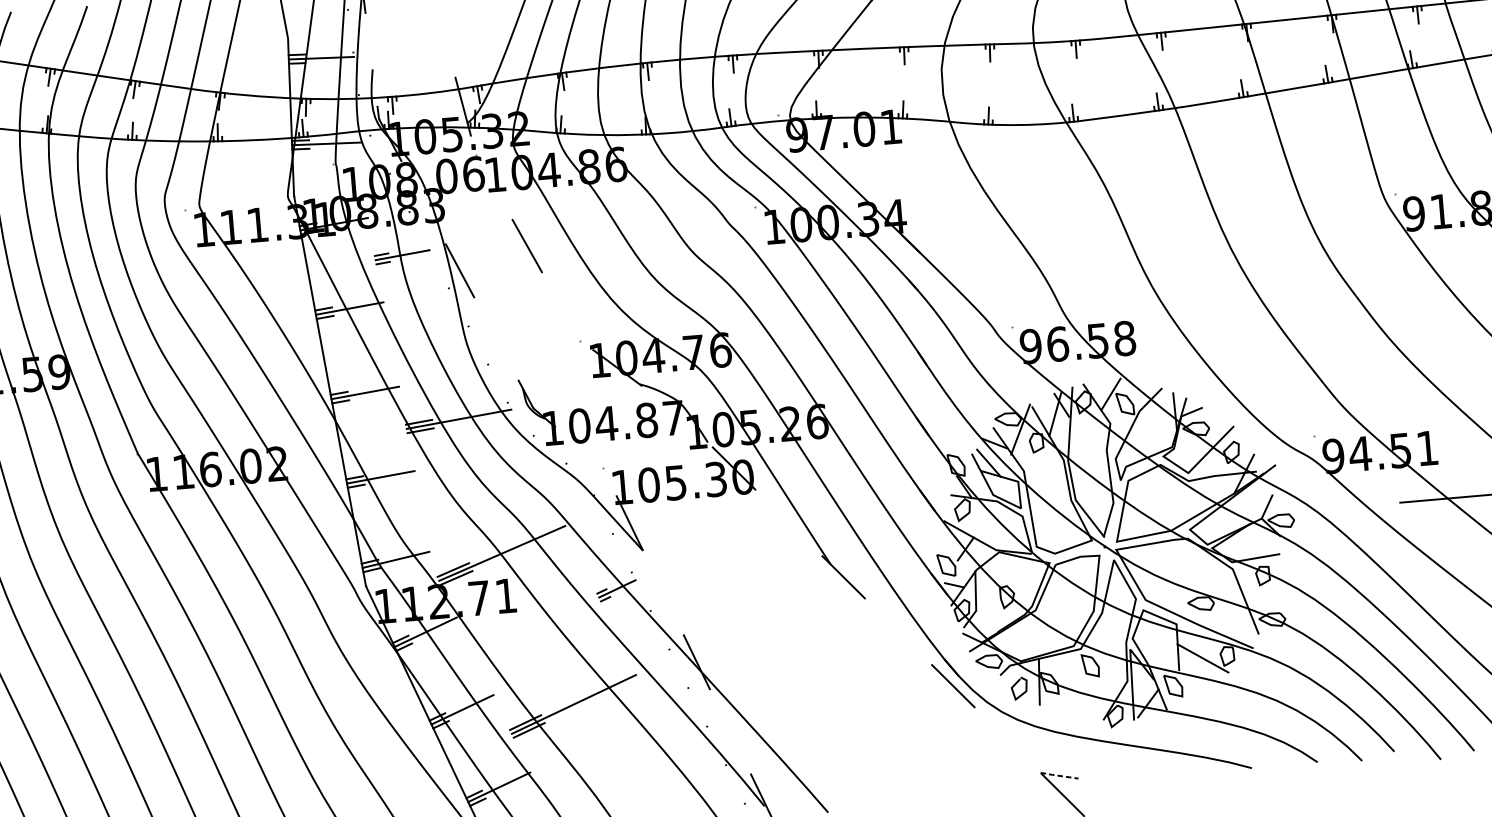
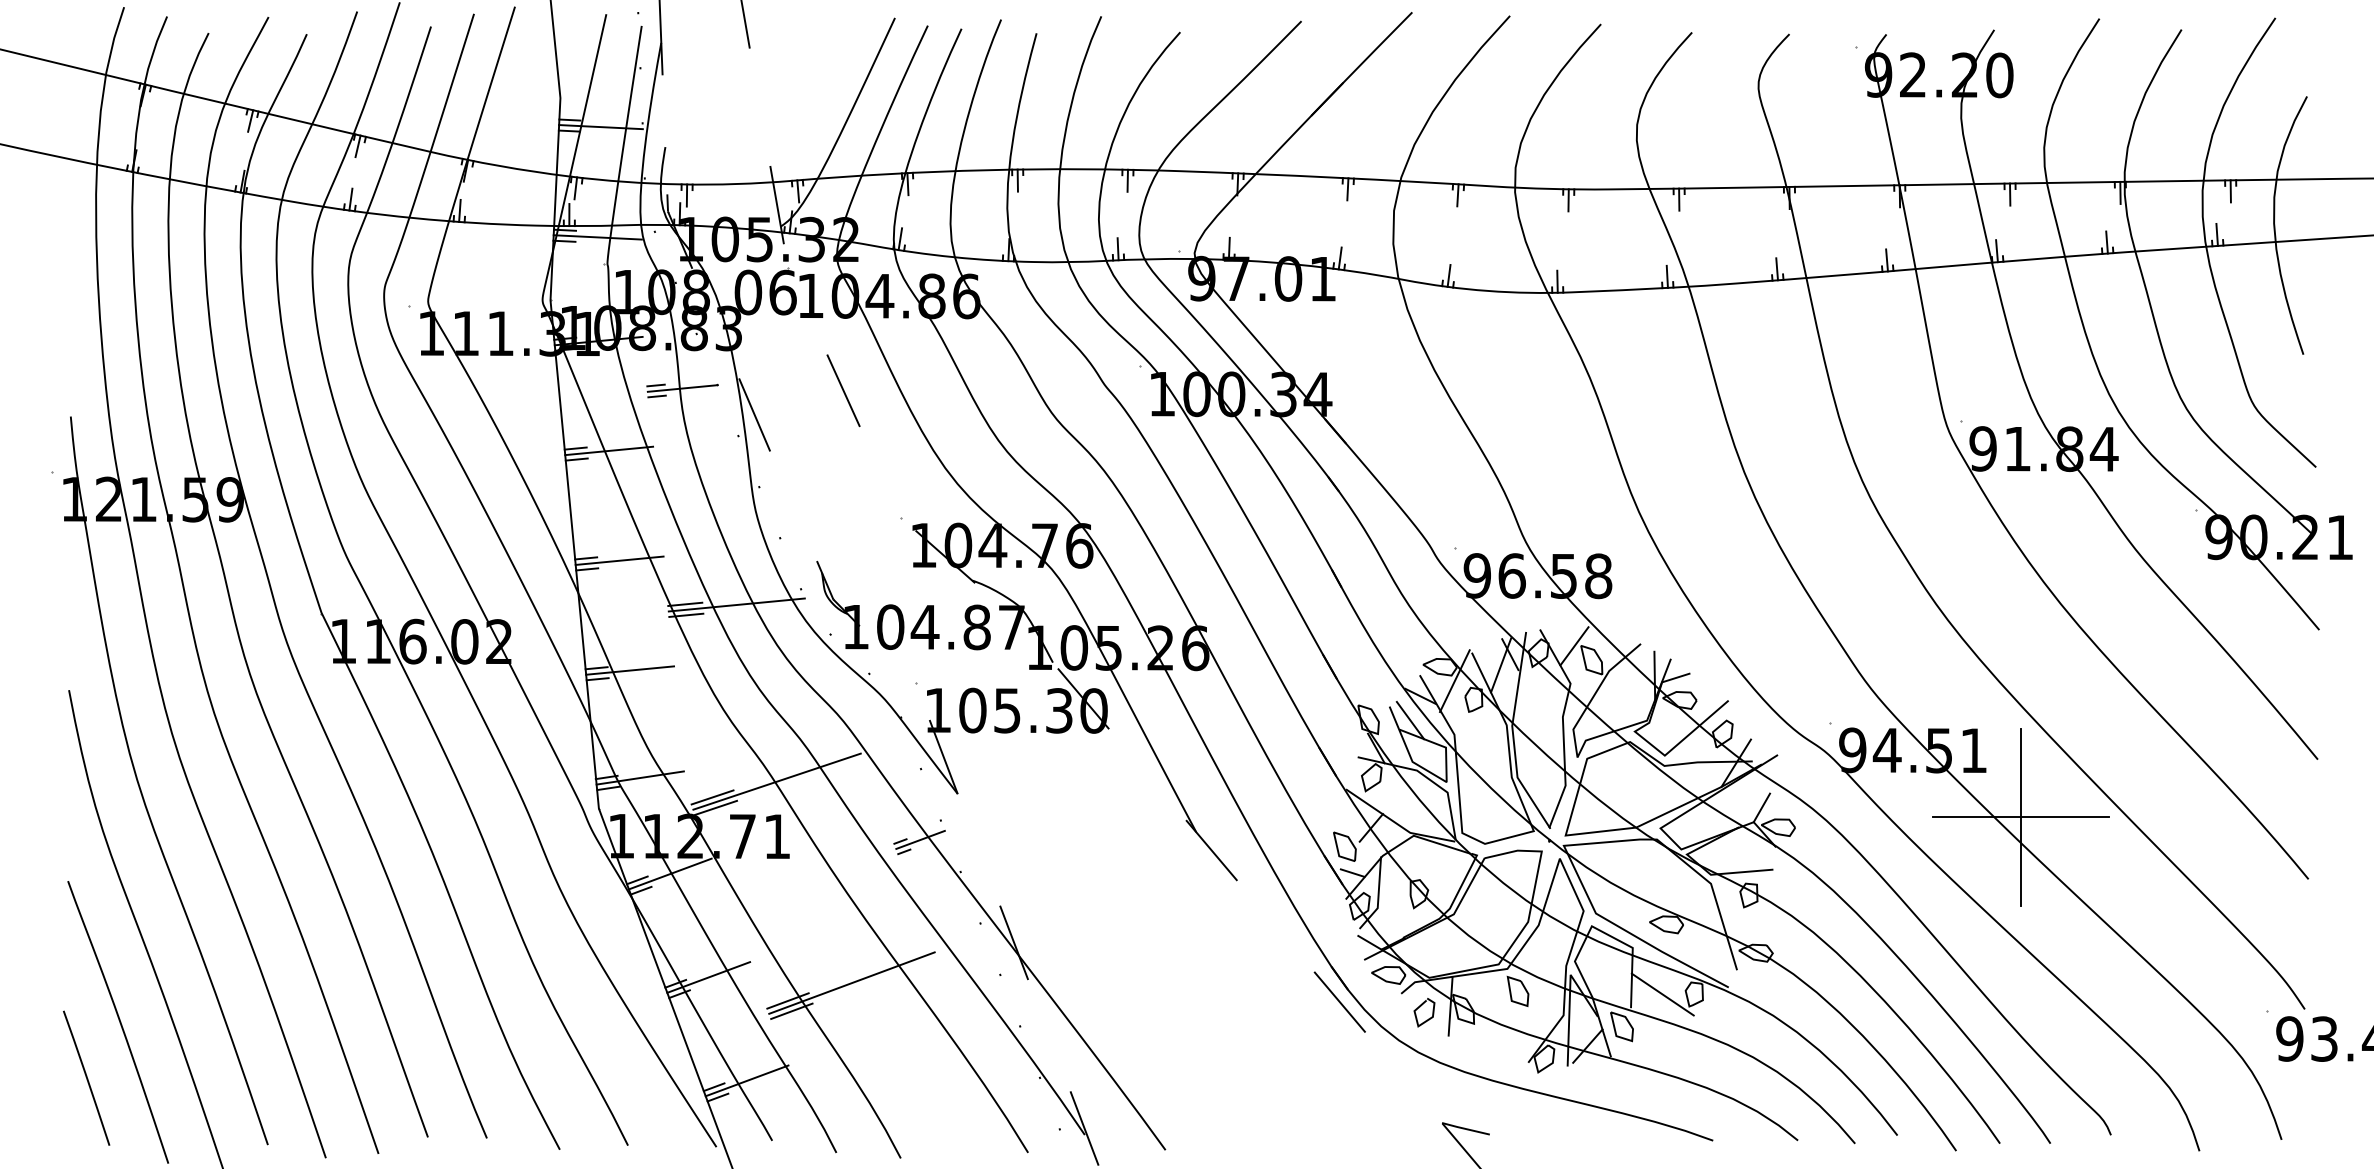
line: (1468, 496) -> (2021, 817), added
line: (1059, 776) -> (1465, 1129), dashed -> solid

